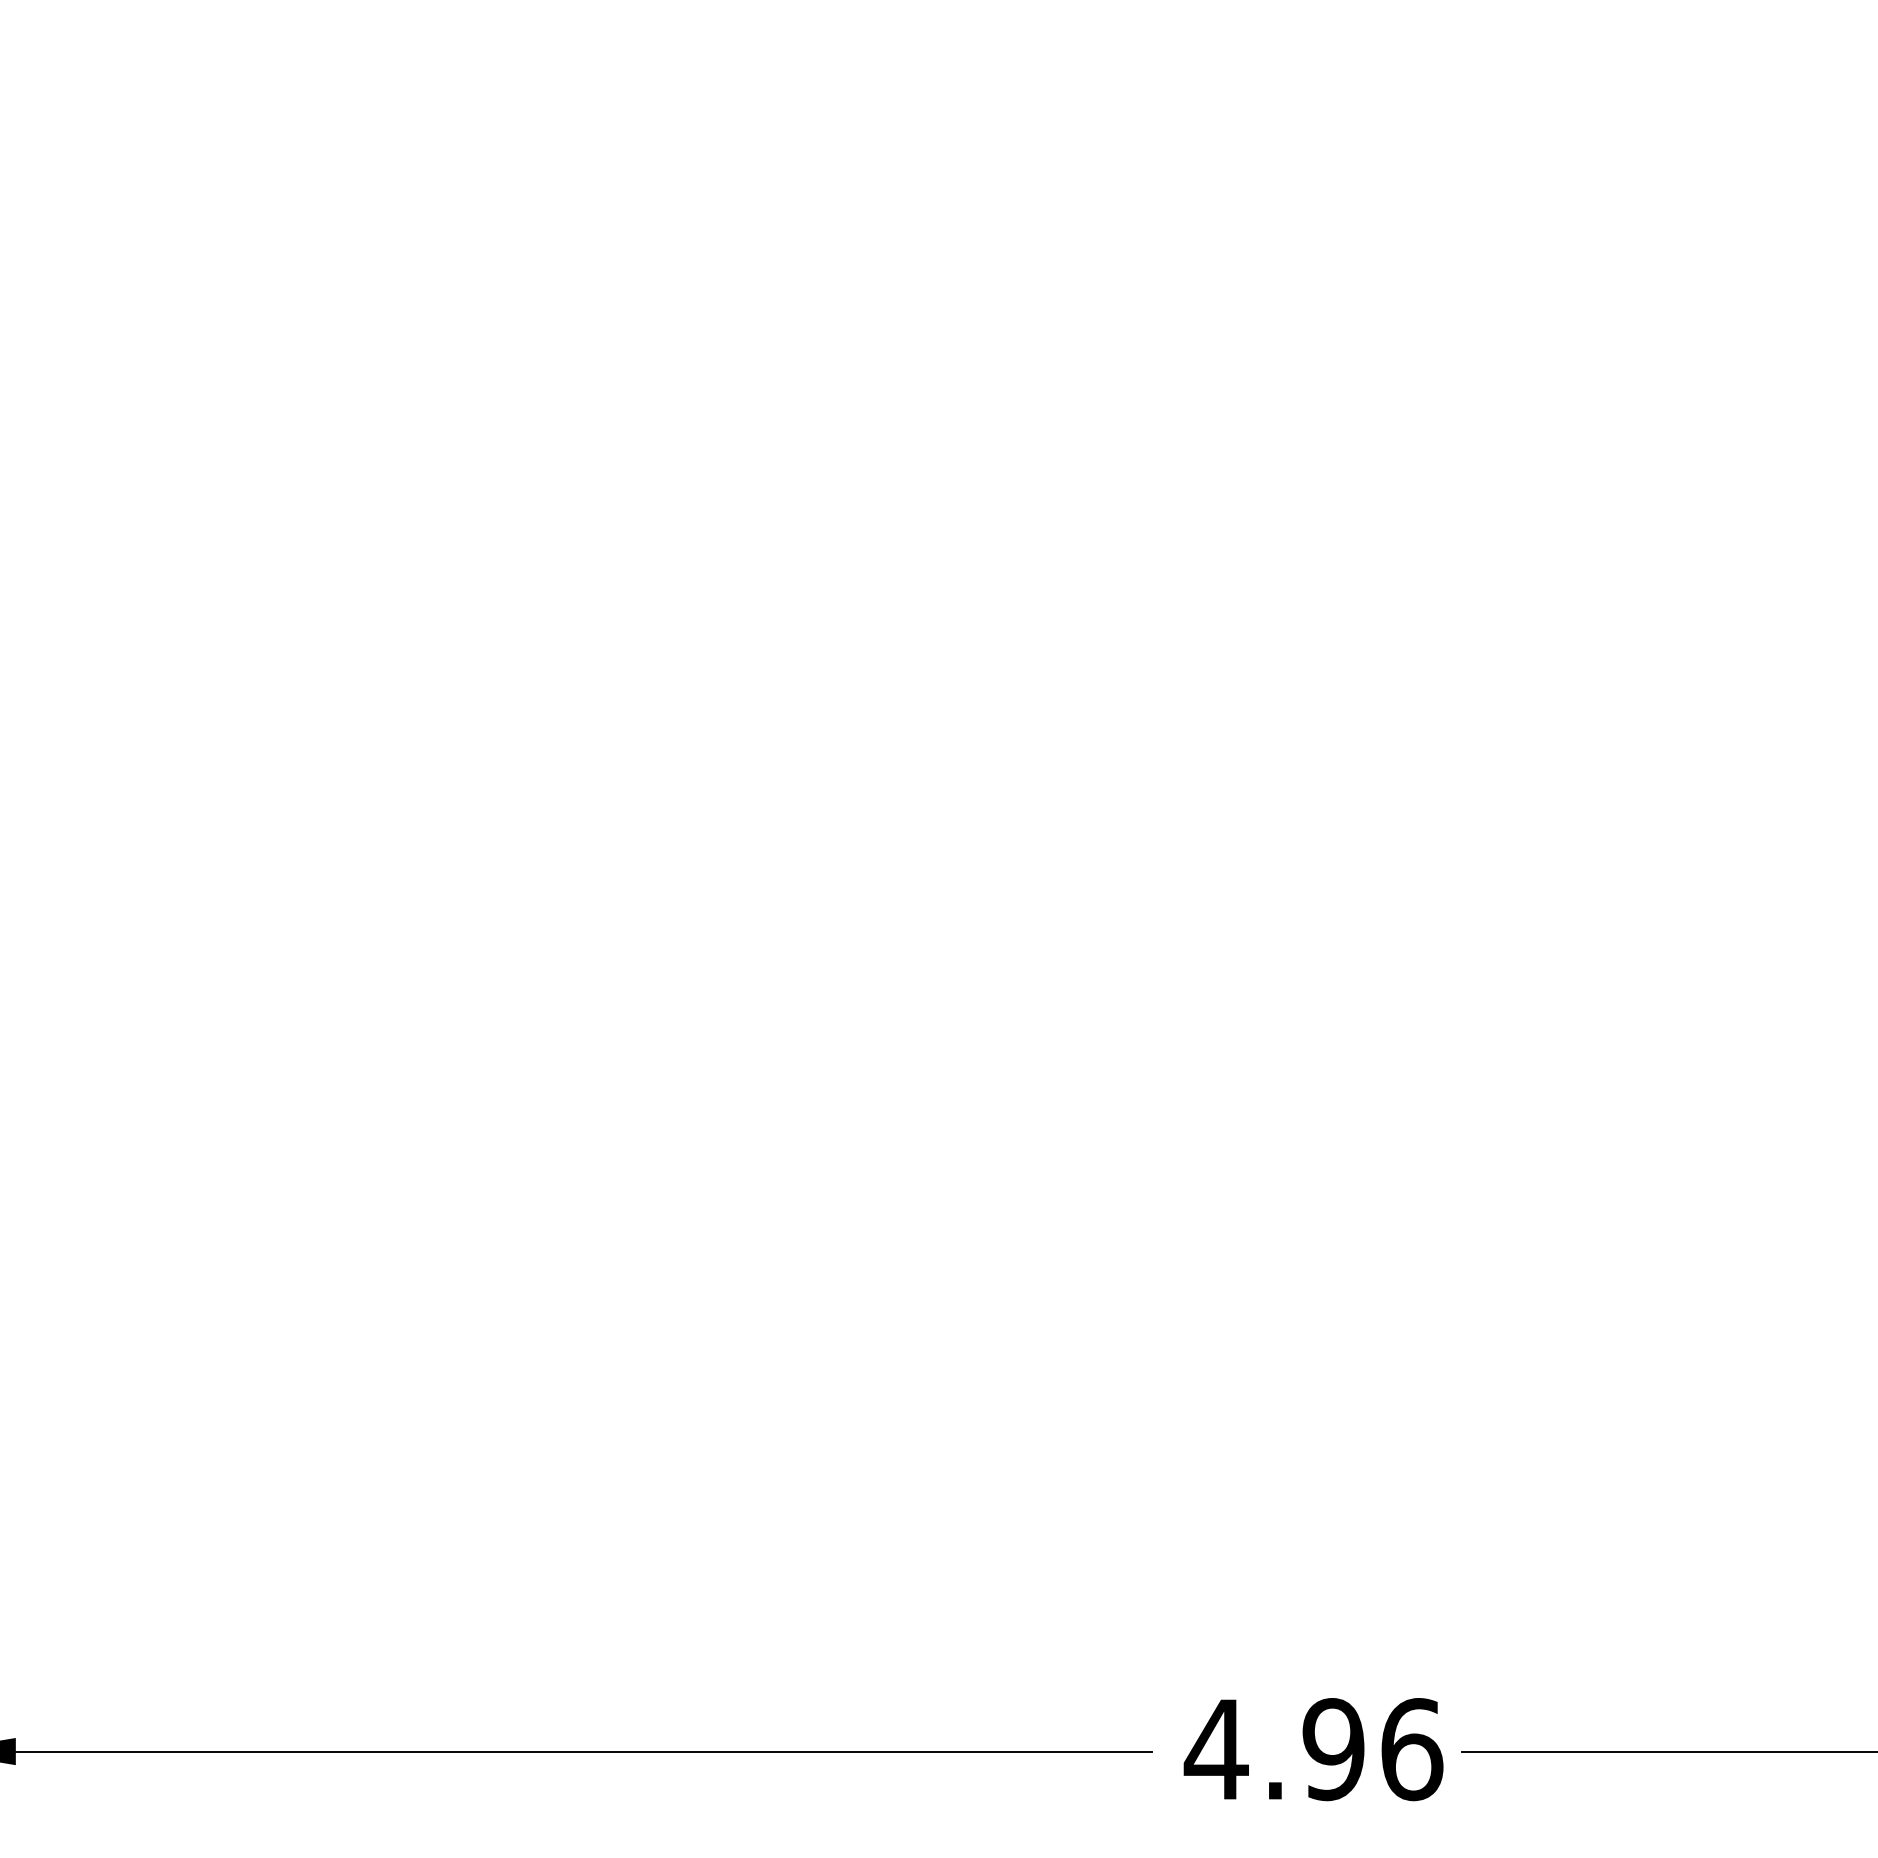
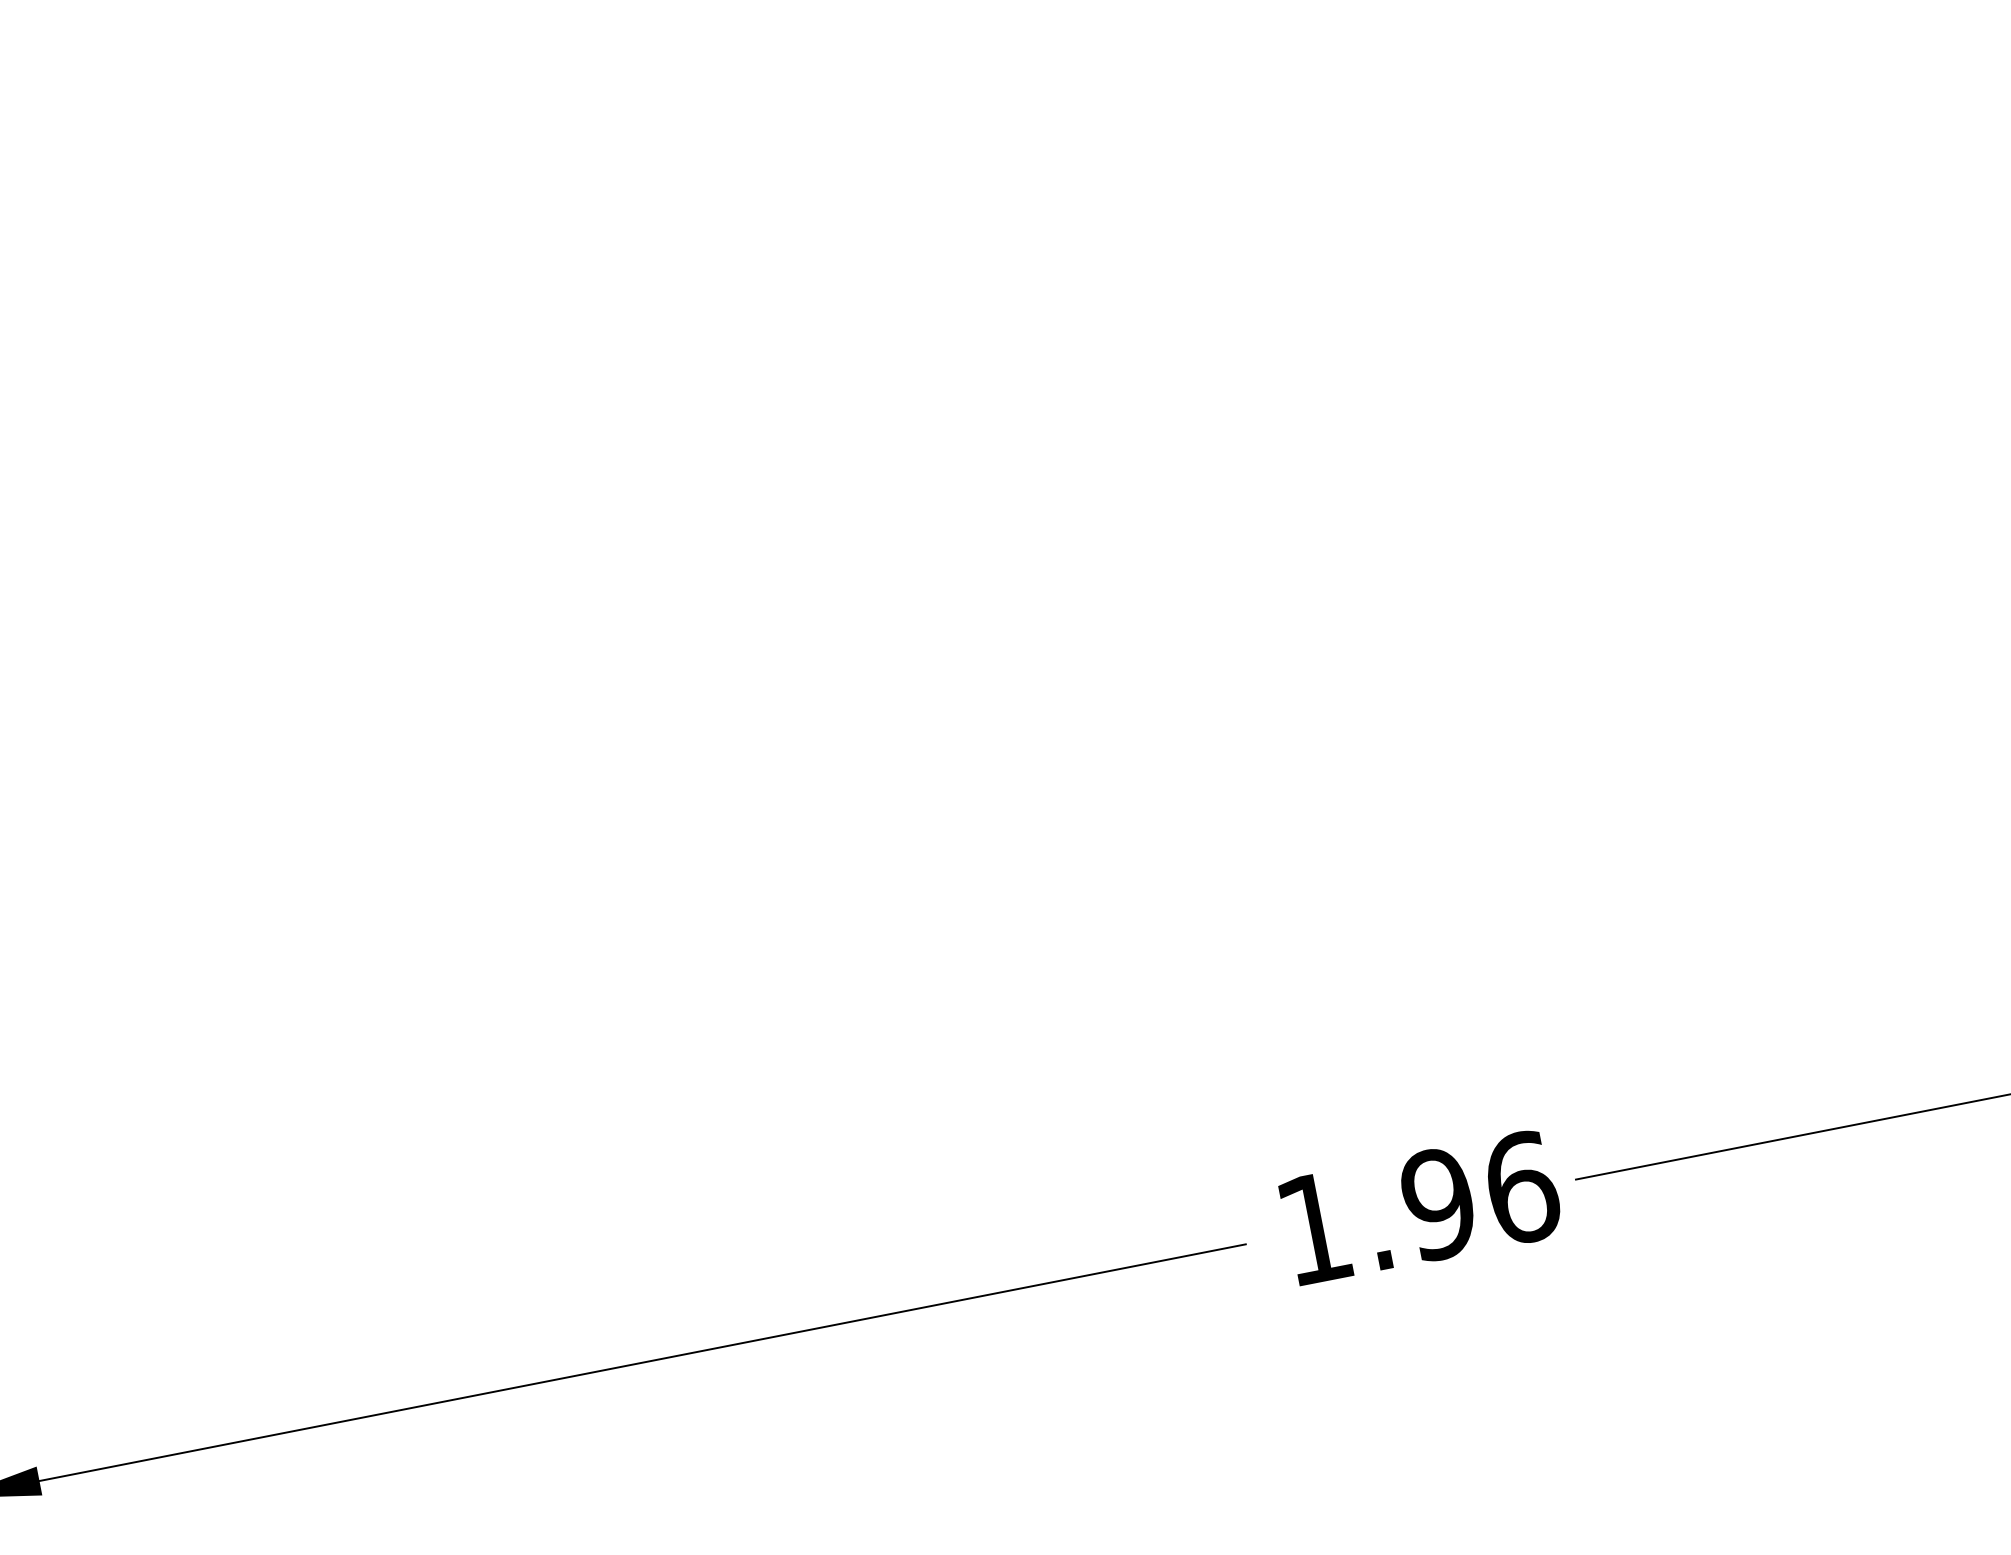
text: (1215, 1749) -> (1313, 1228), 4.96 -> 1.96

